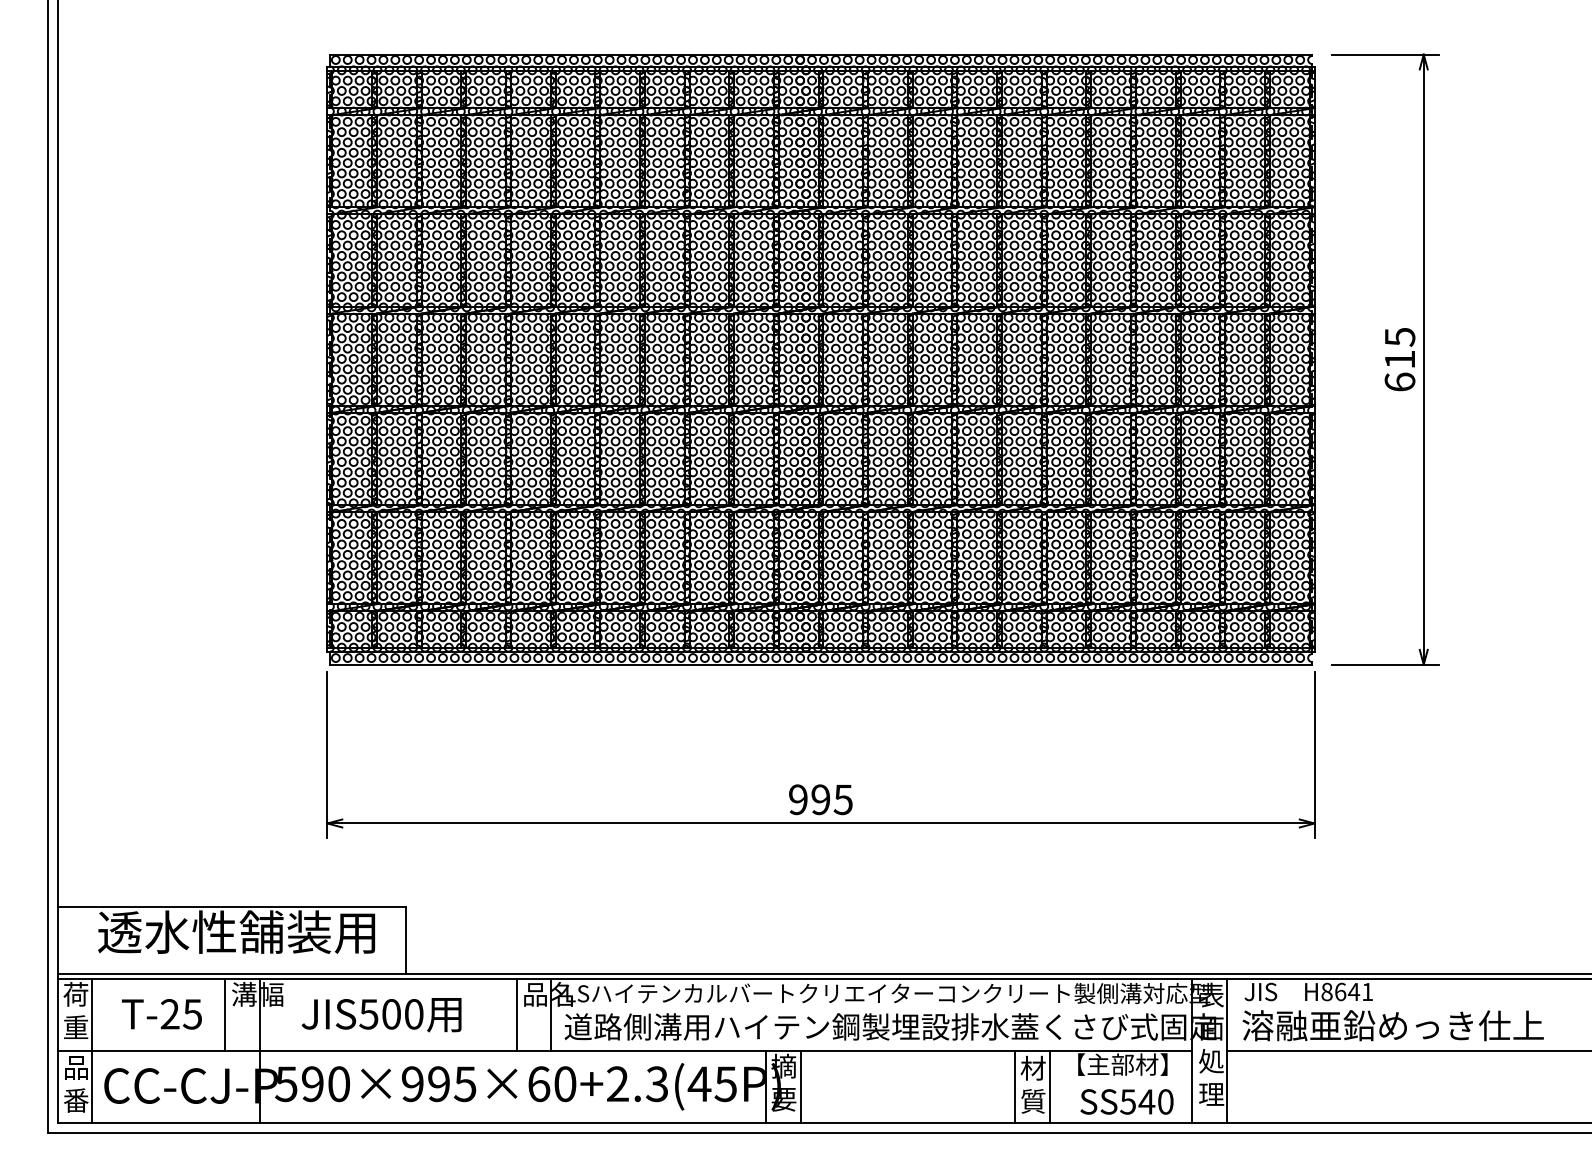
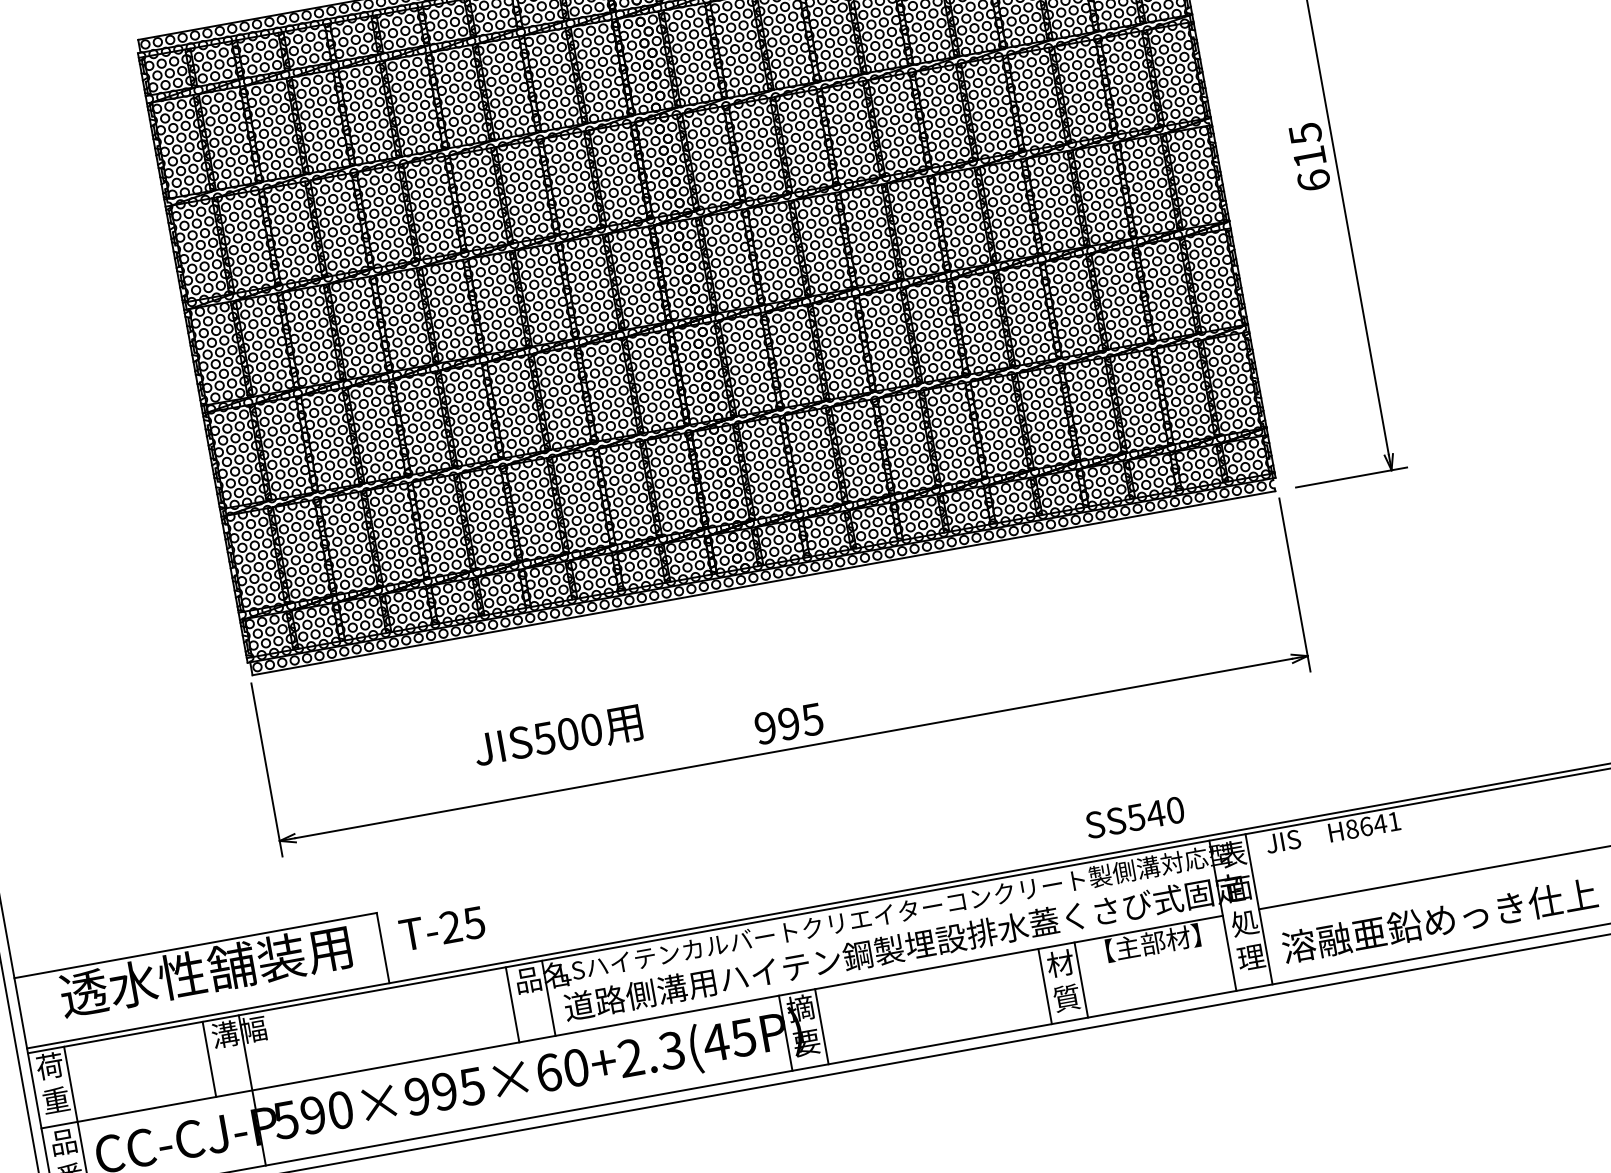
text: (161, 1014) -> (441, 929), moved
text: (381, 1015) -> (557, 737), moved
text: (1392, 1025) -> (1439, 920), moved
text: (1126, 1101) -> (1134, 817), moved

